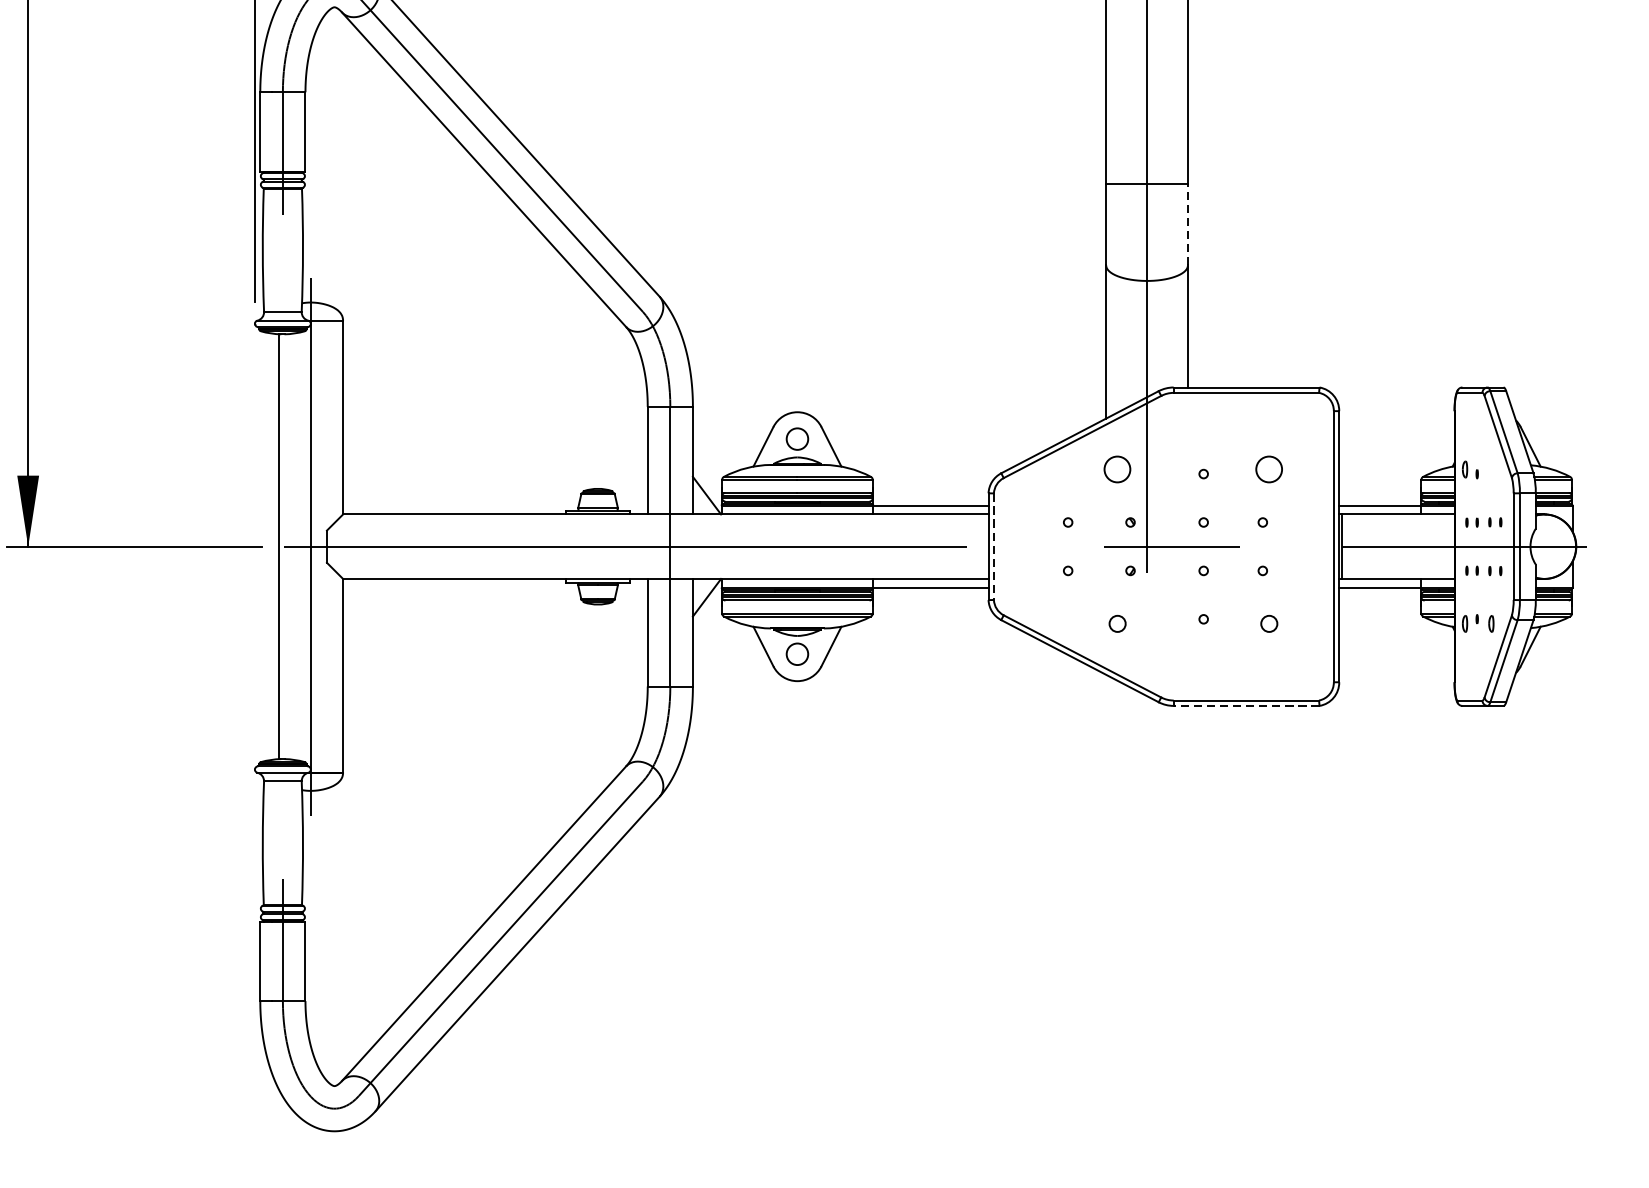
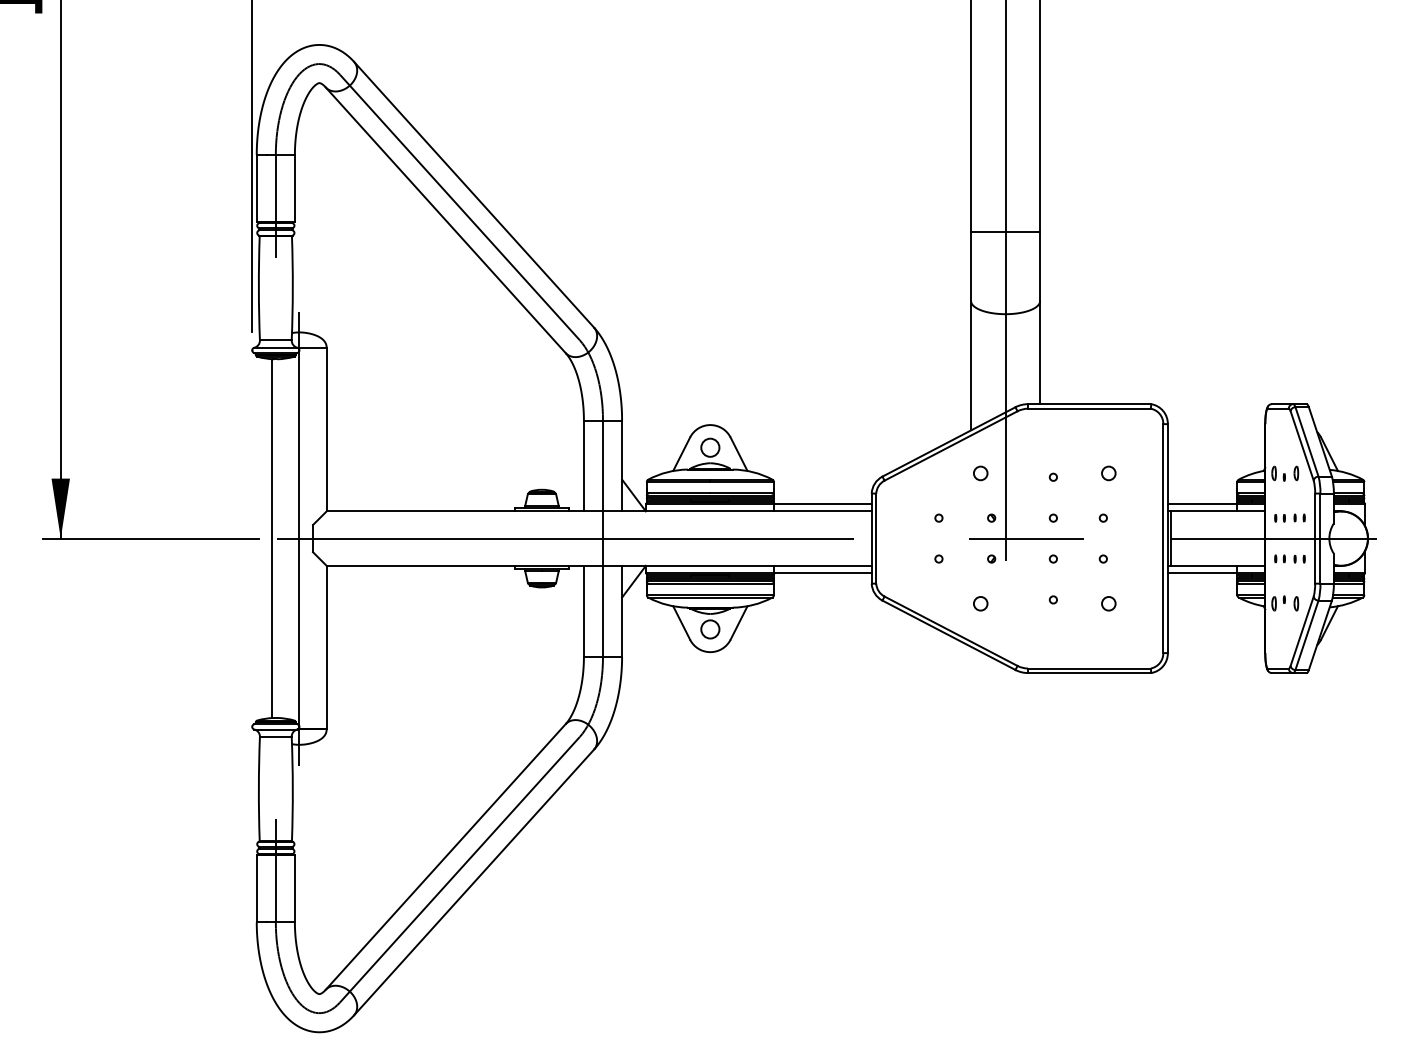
line: (1188, 224) -> (1040, 266), dashed -> solid
circle: (1117, 469) -> (980, 473), size x0.62
circle: (1268, 469) -> (1108, 473), size x0.62
part: (1491, 469) -> (1296, 473), added
line: (994, 546) -> (876, 538), dashed -> solid
line: (1246, 706) -> (1089, 673), dashed -> solid

